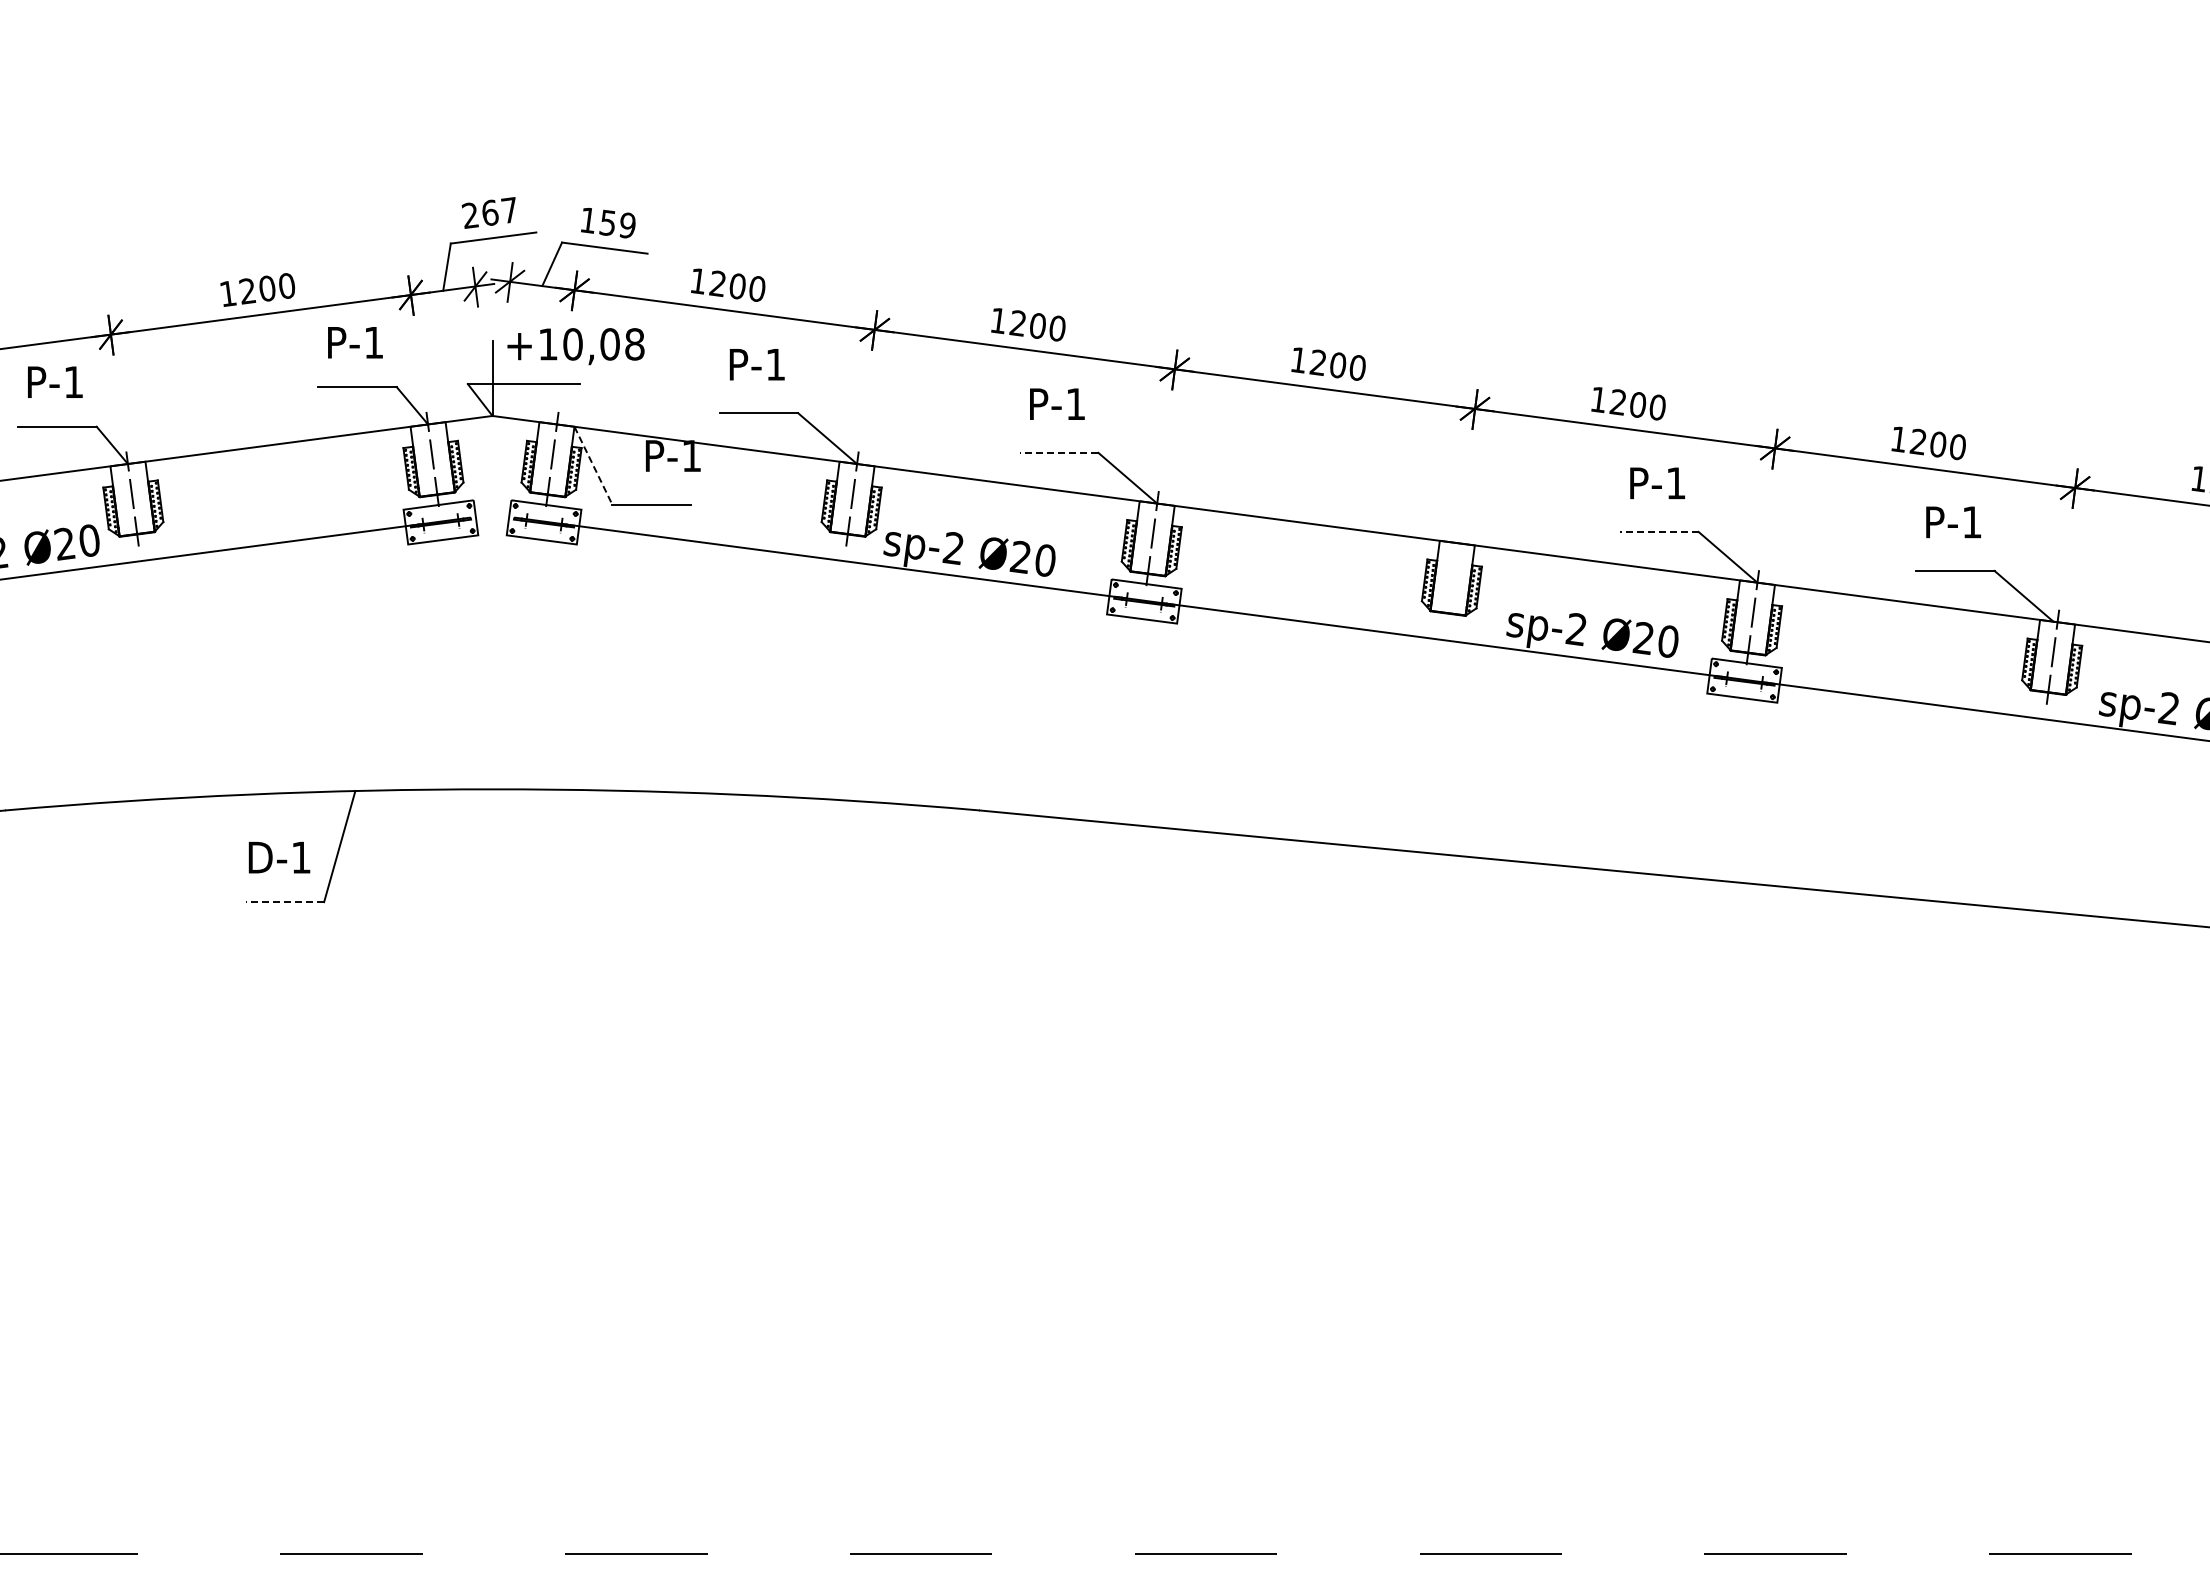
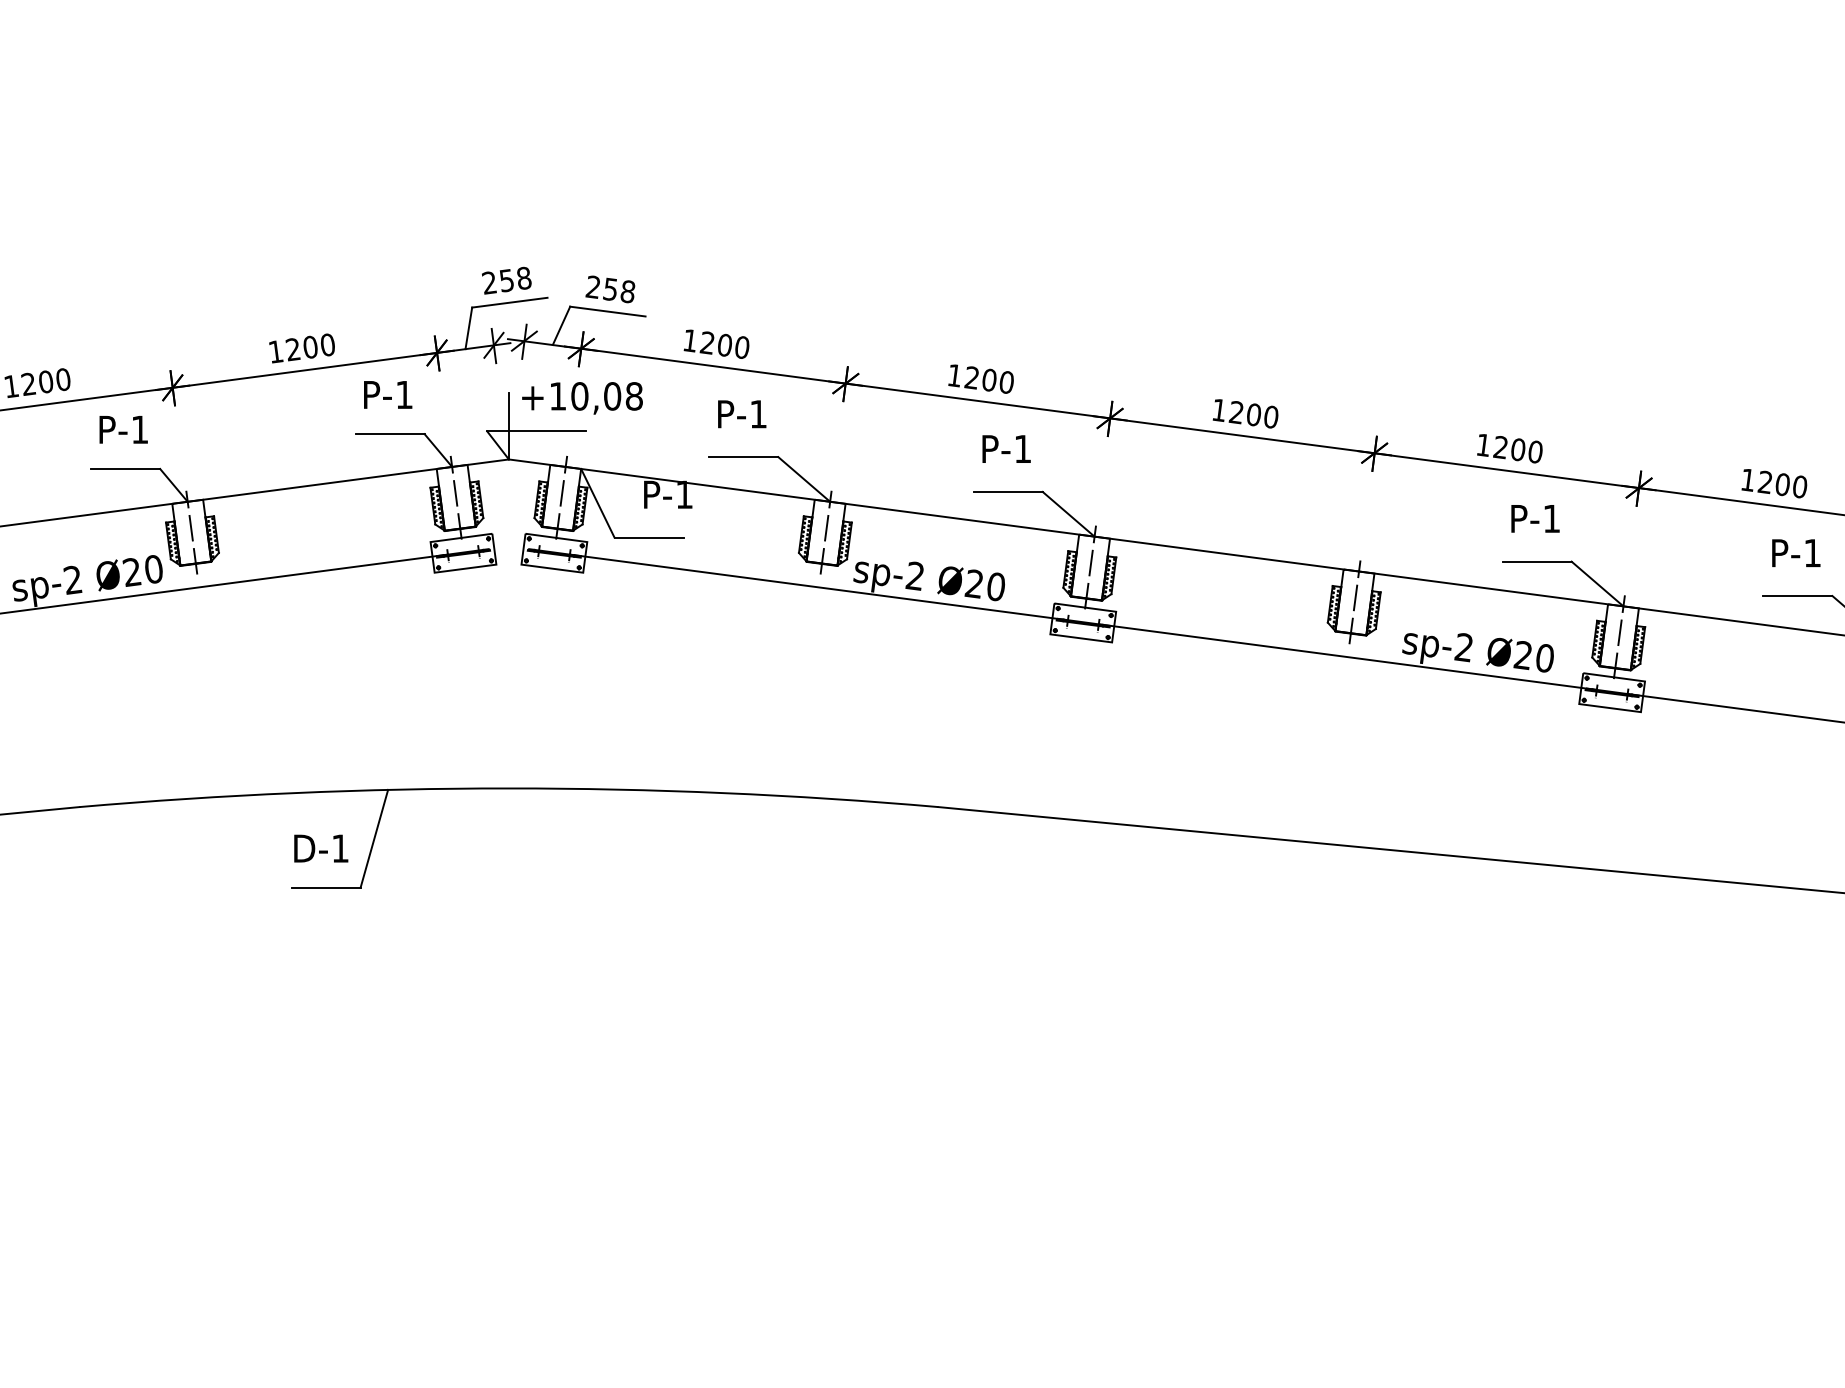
text: (500, 211) -> (515, 279), 267 -> 258
text: (607, 222) -> (610, 289), 159 -> 258
line: (1058, 452) -> (1007, 491), dashed -> solid
line: (593, 466) -> (597, 503), dashed -> solid
line: (1658, 531) -> (1536, 561), dashed -> solid
line: (1452, 577) -> (1354, 601), added
line: (284, 902) -> (325, 888), dashed -> solid

